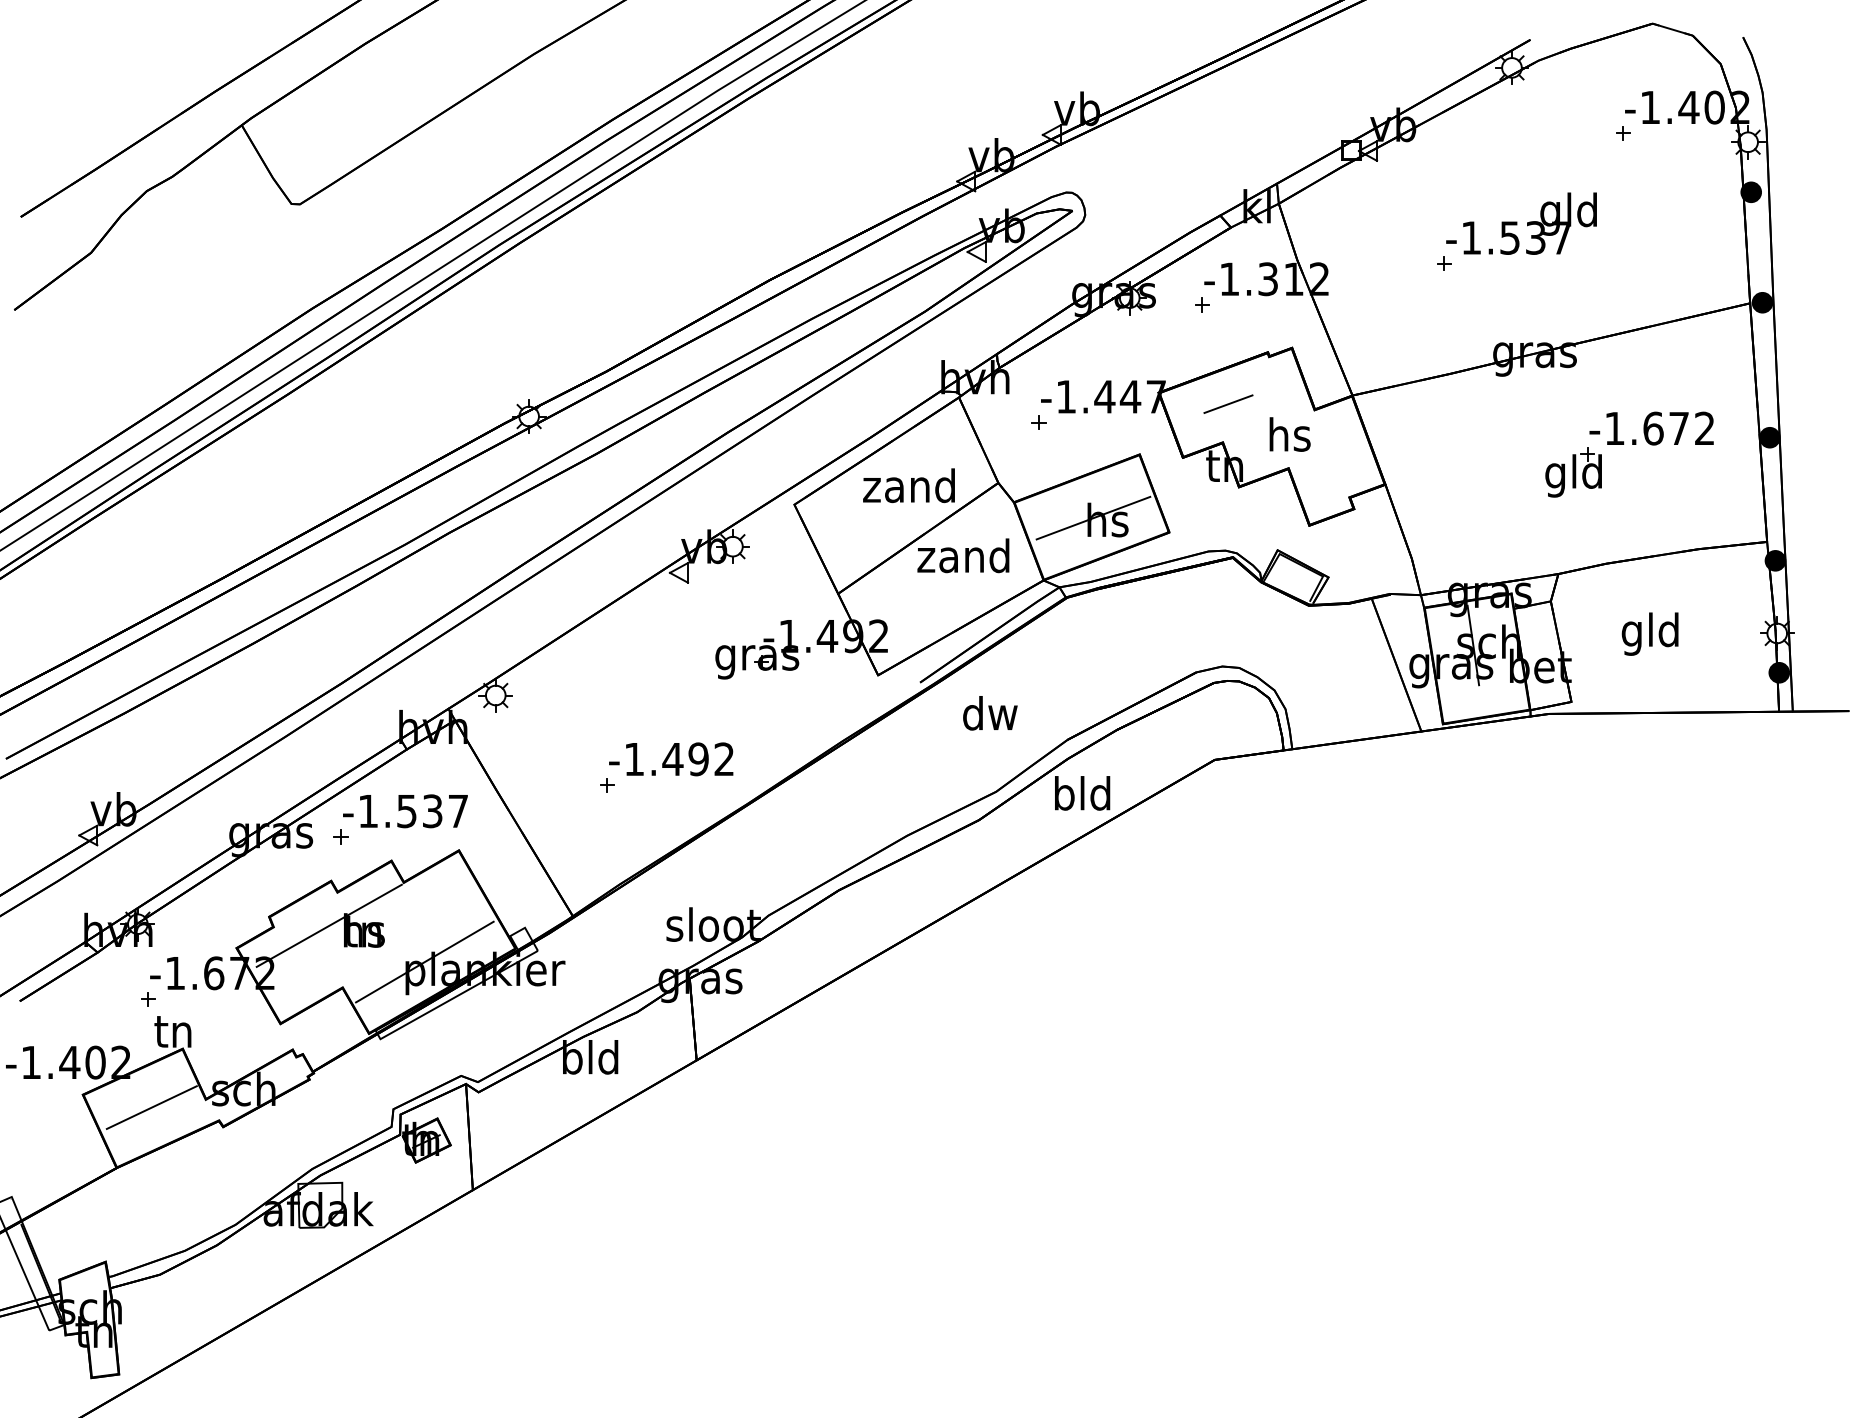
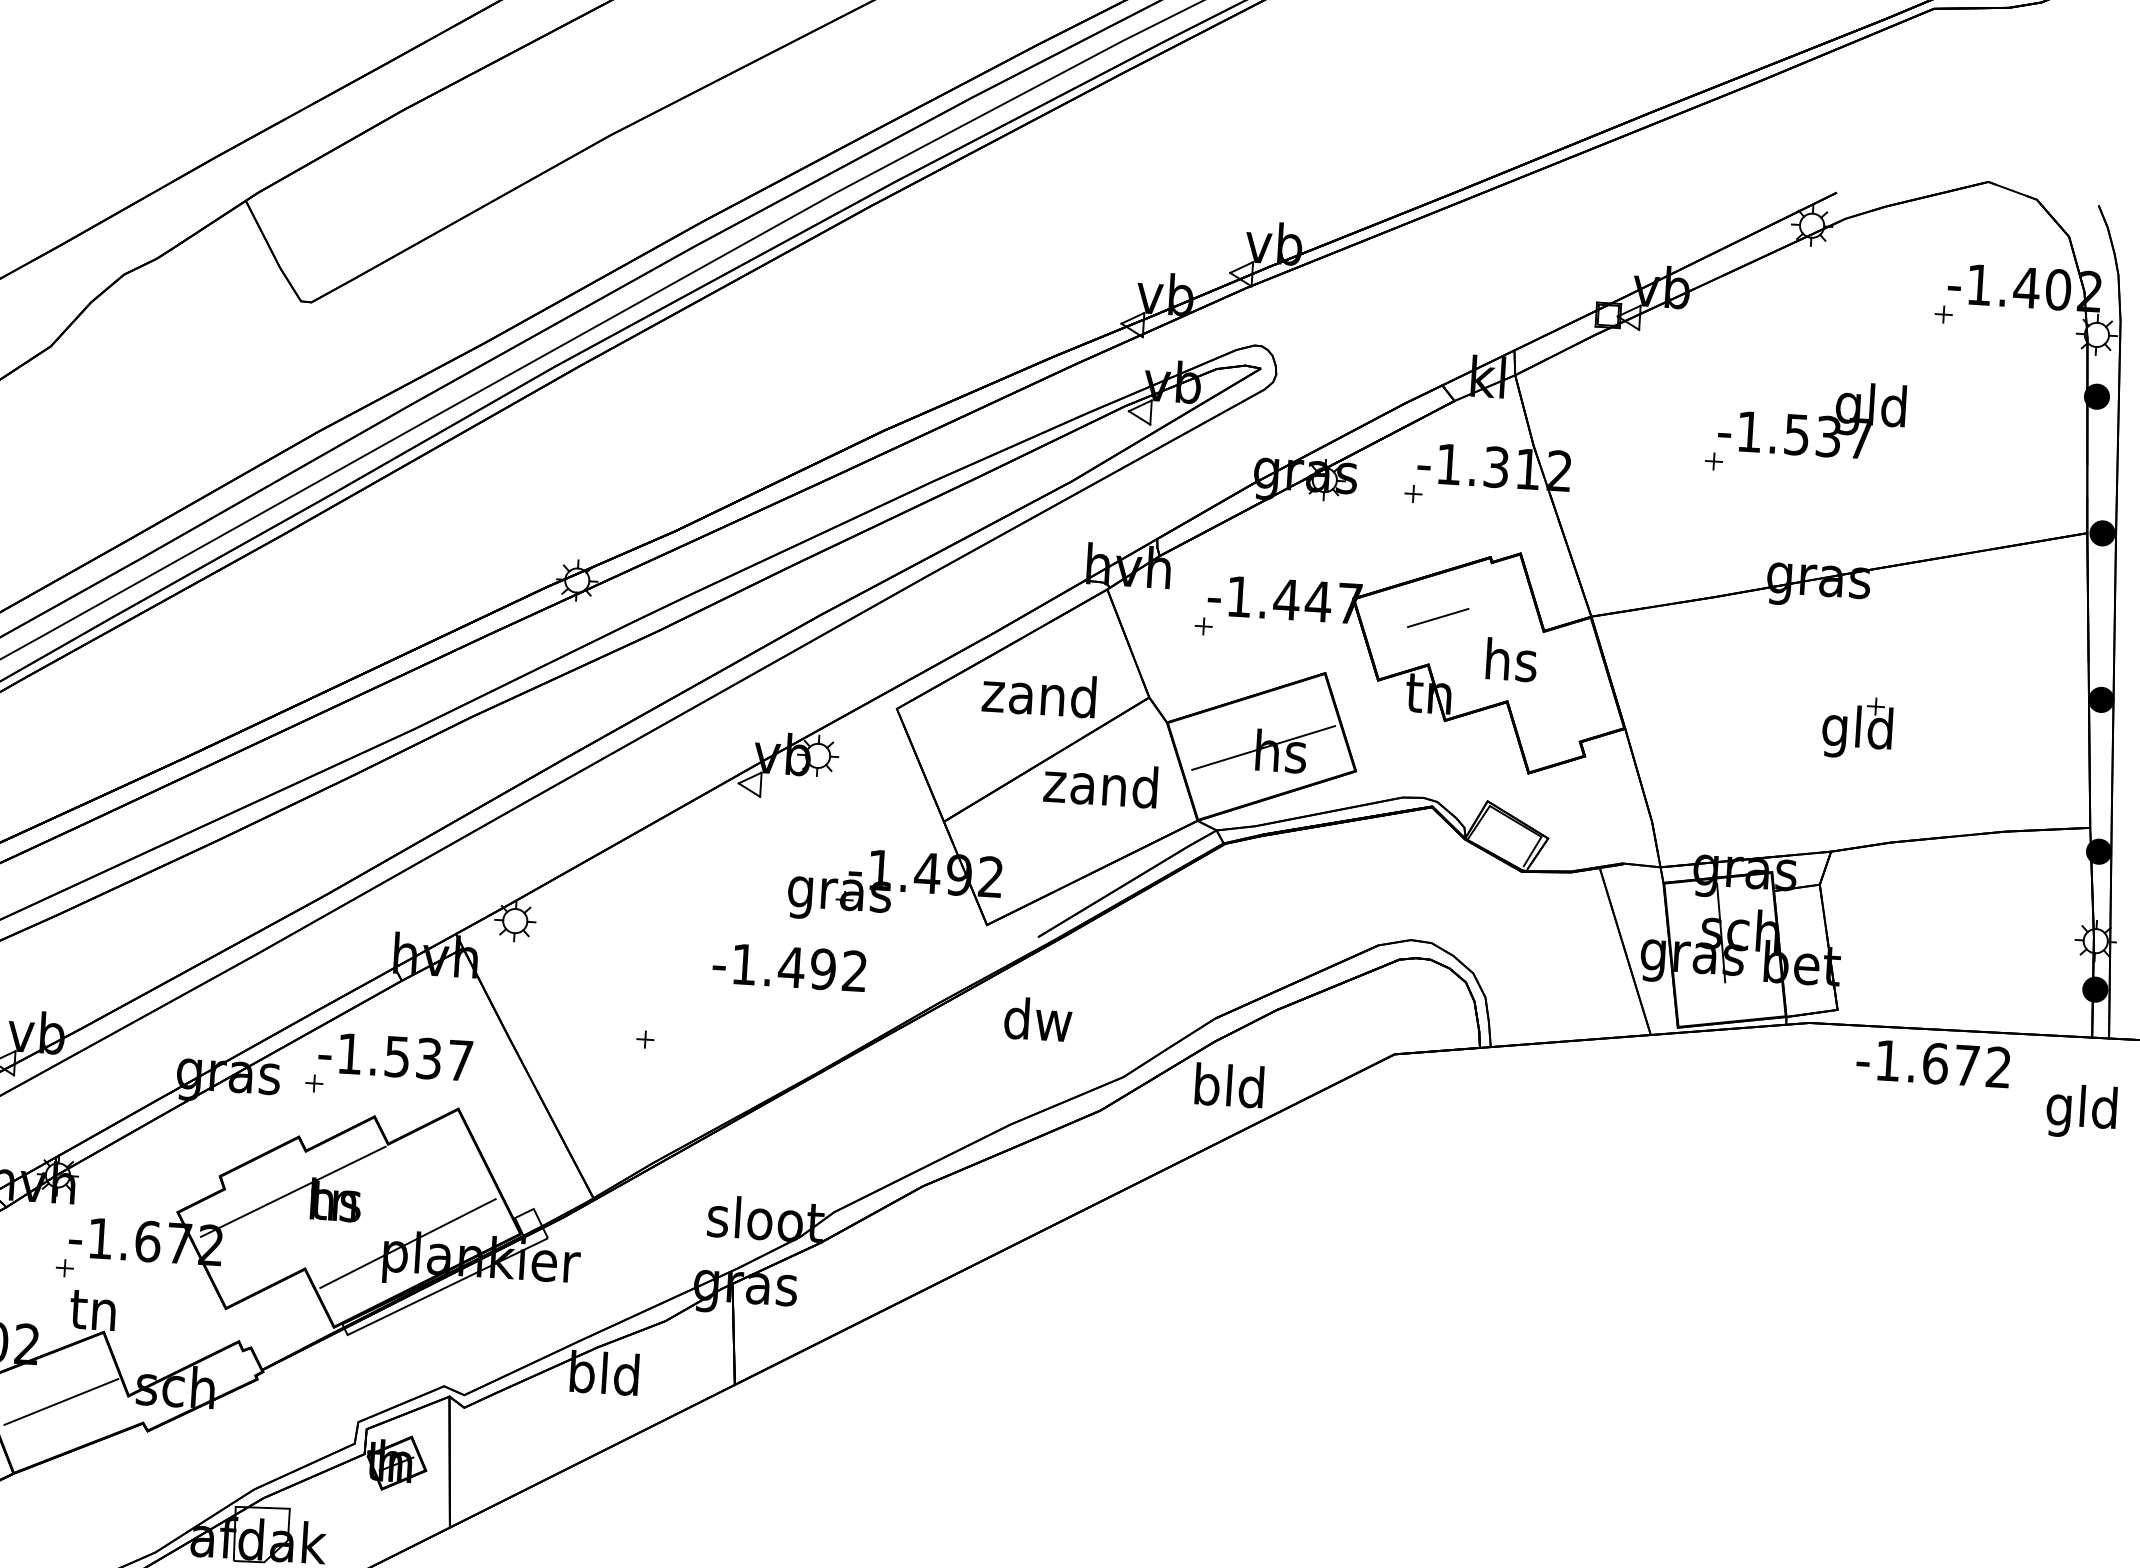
text: (1651, 428) -> (1933, 1063), moved
text: (1649, 633) -> (2080, 1110), moved
text: (990, 713) -> (1038, 1019), moved
text: (671, 759) -> (789, 967), moved

